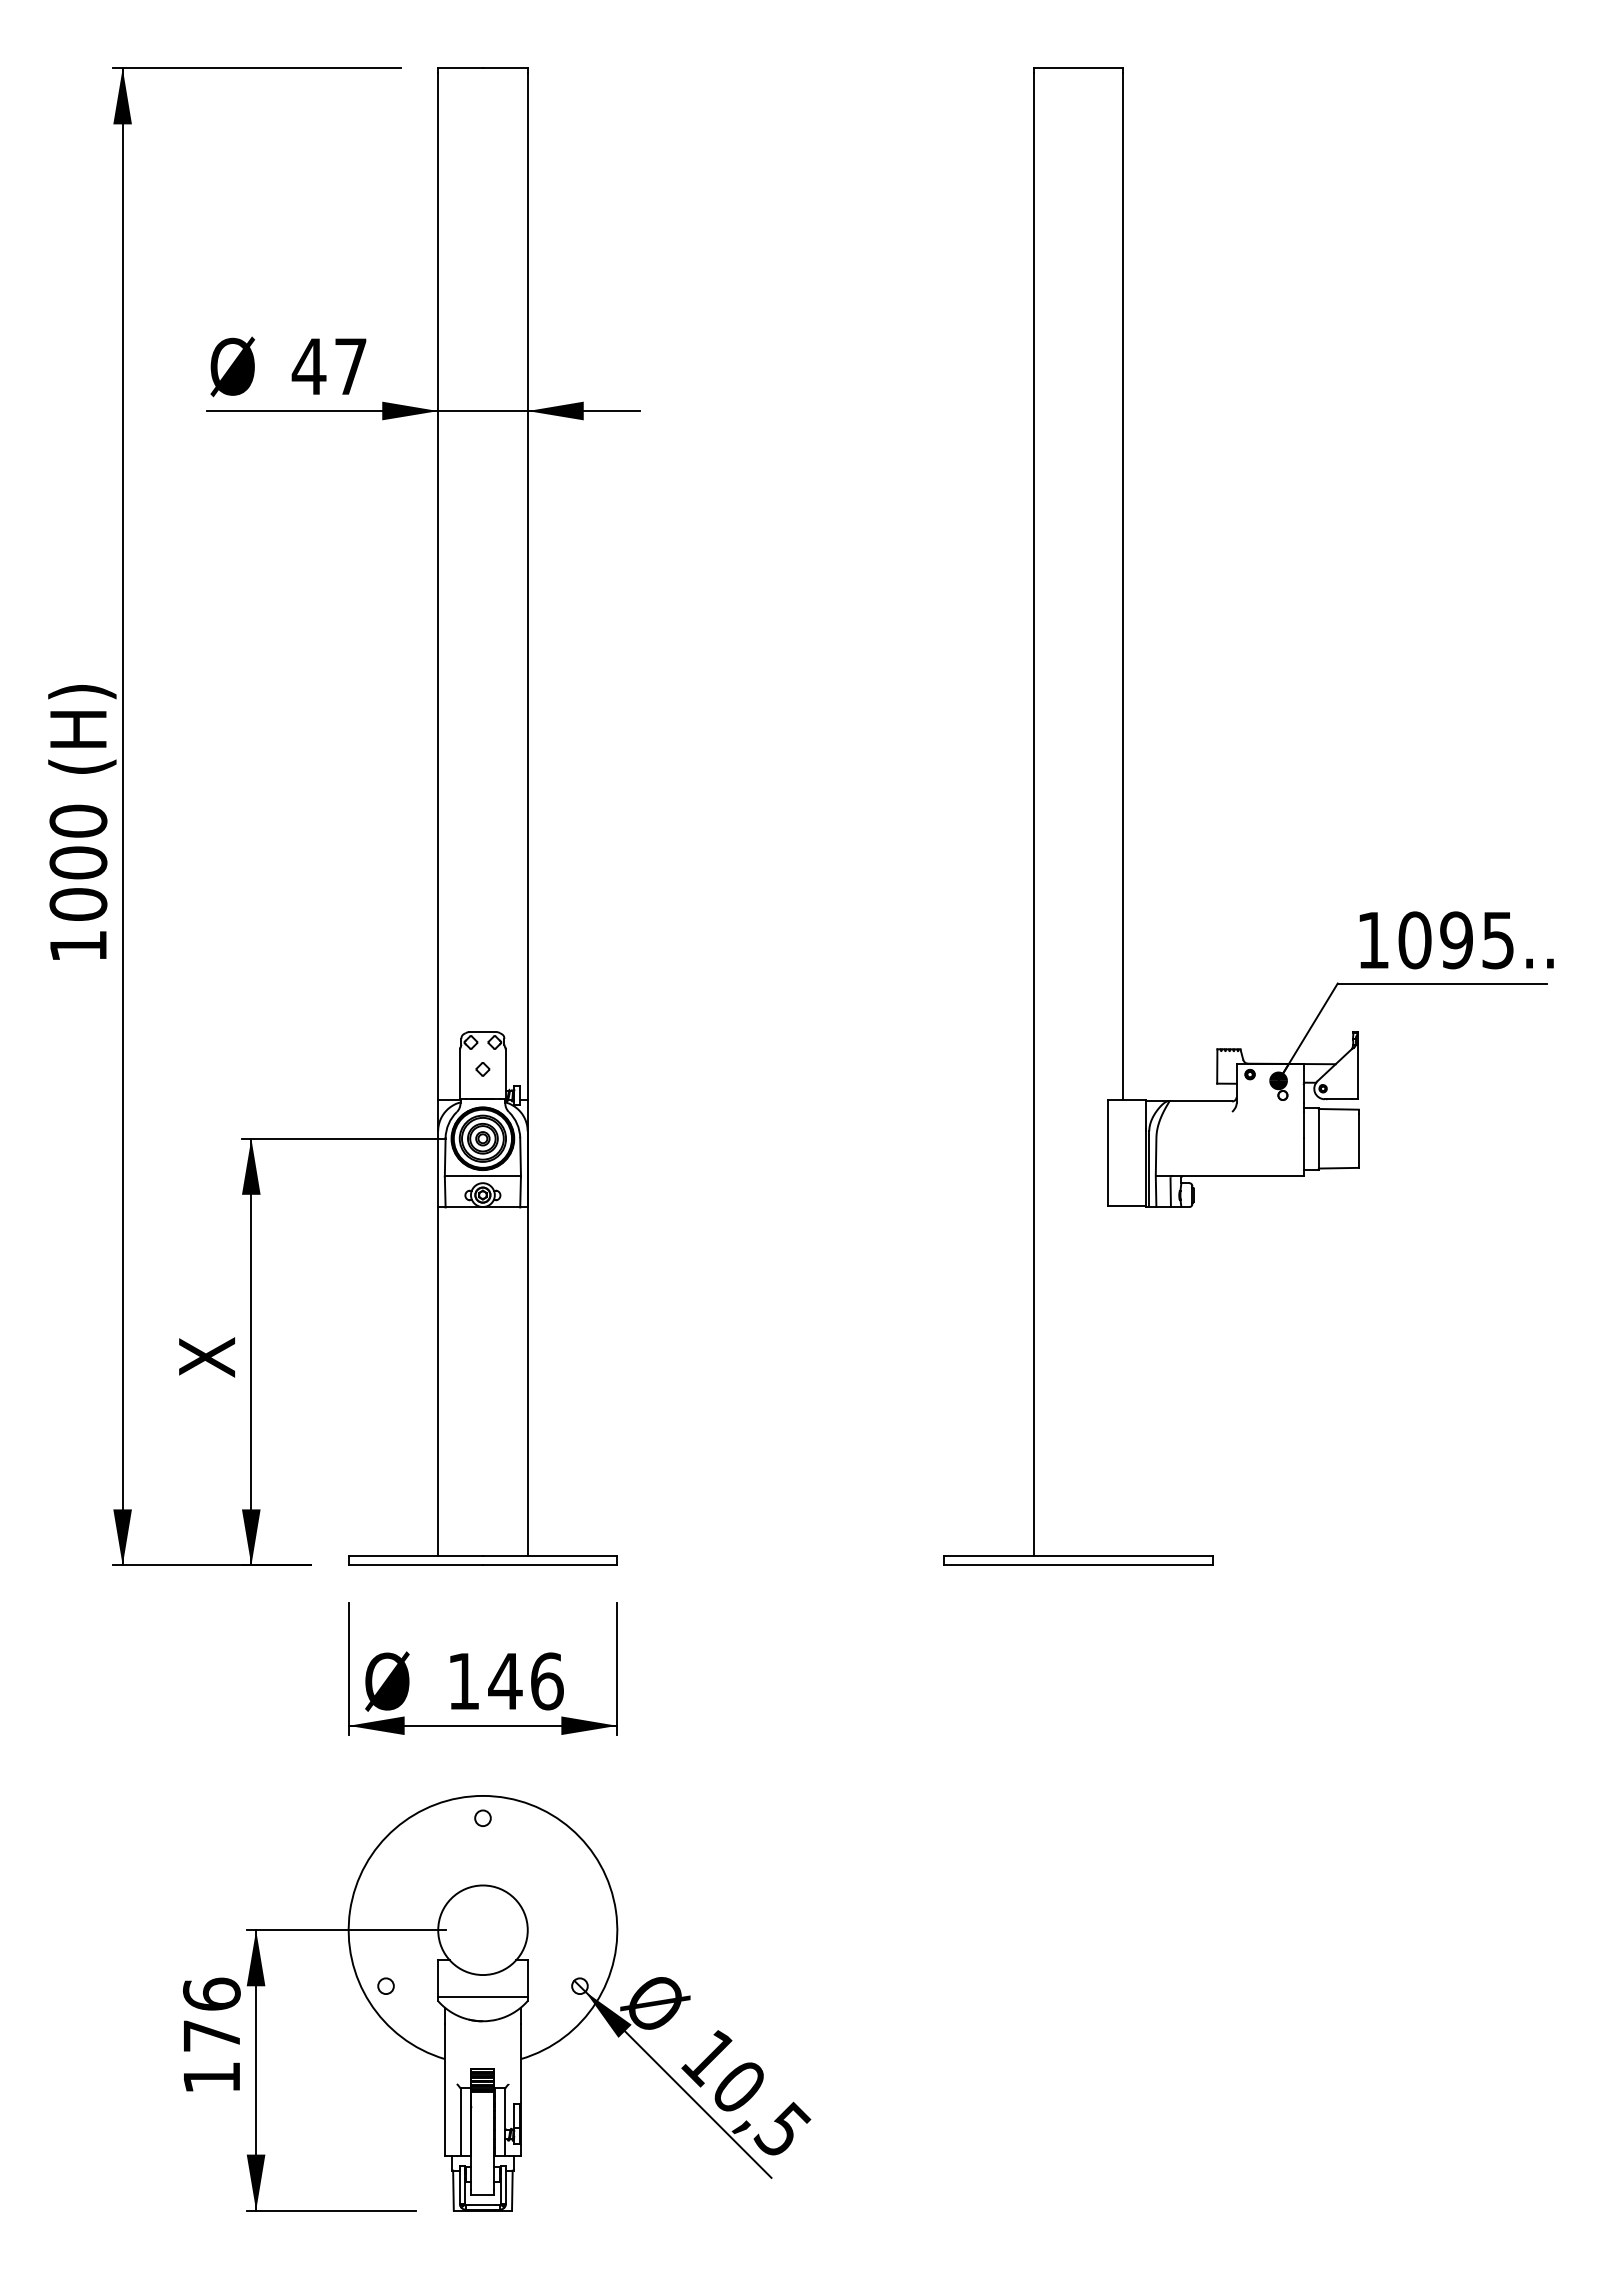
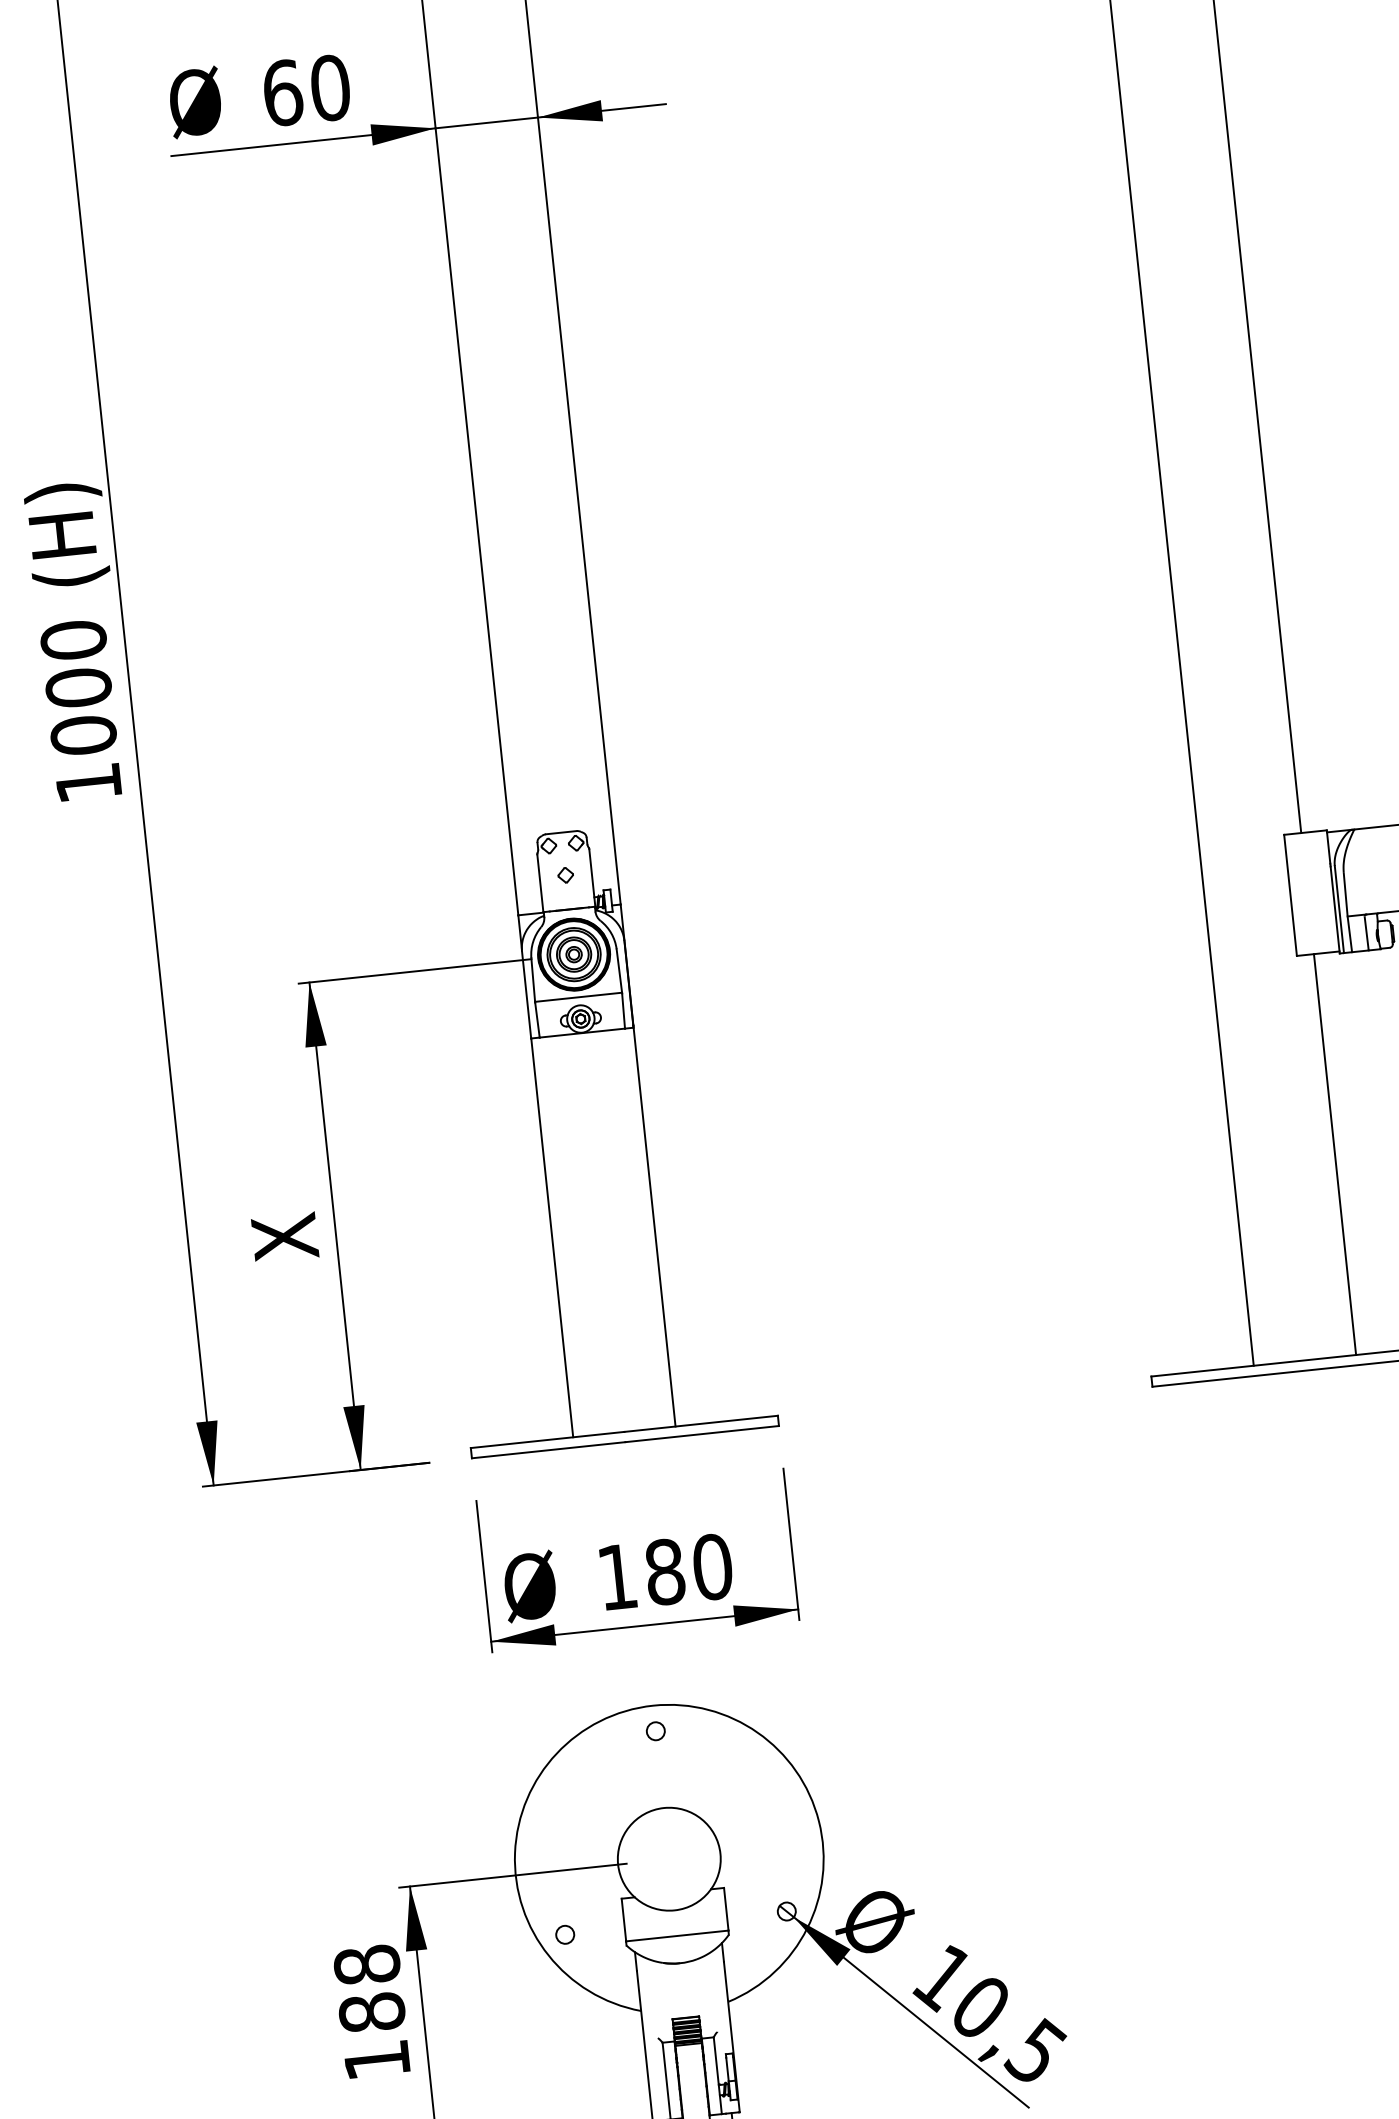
text: (329, 366) -> (306, 90), 47 -> 60
line: (1123, 1380) -> (1335, 1153), added
text: (525, 1681) -> (687, 1569), 146 -> 180
text: (211, 2014) -> (369, 1988), 176 -> 188

